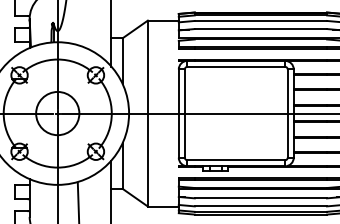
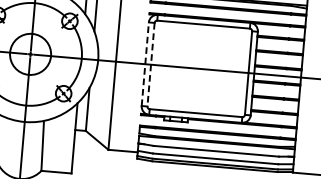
line: (178, 113) -> (145, 64), solid -> dashed
line: (184, 114) -> (150, 65), solid -> dashed

